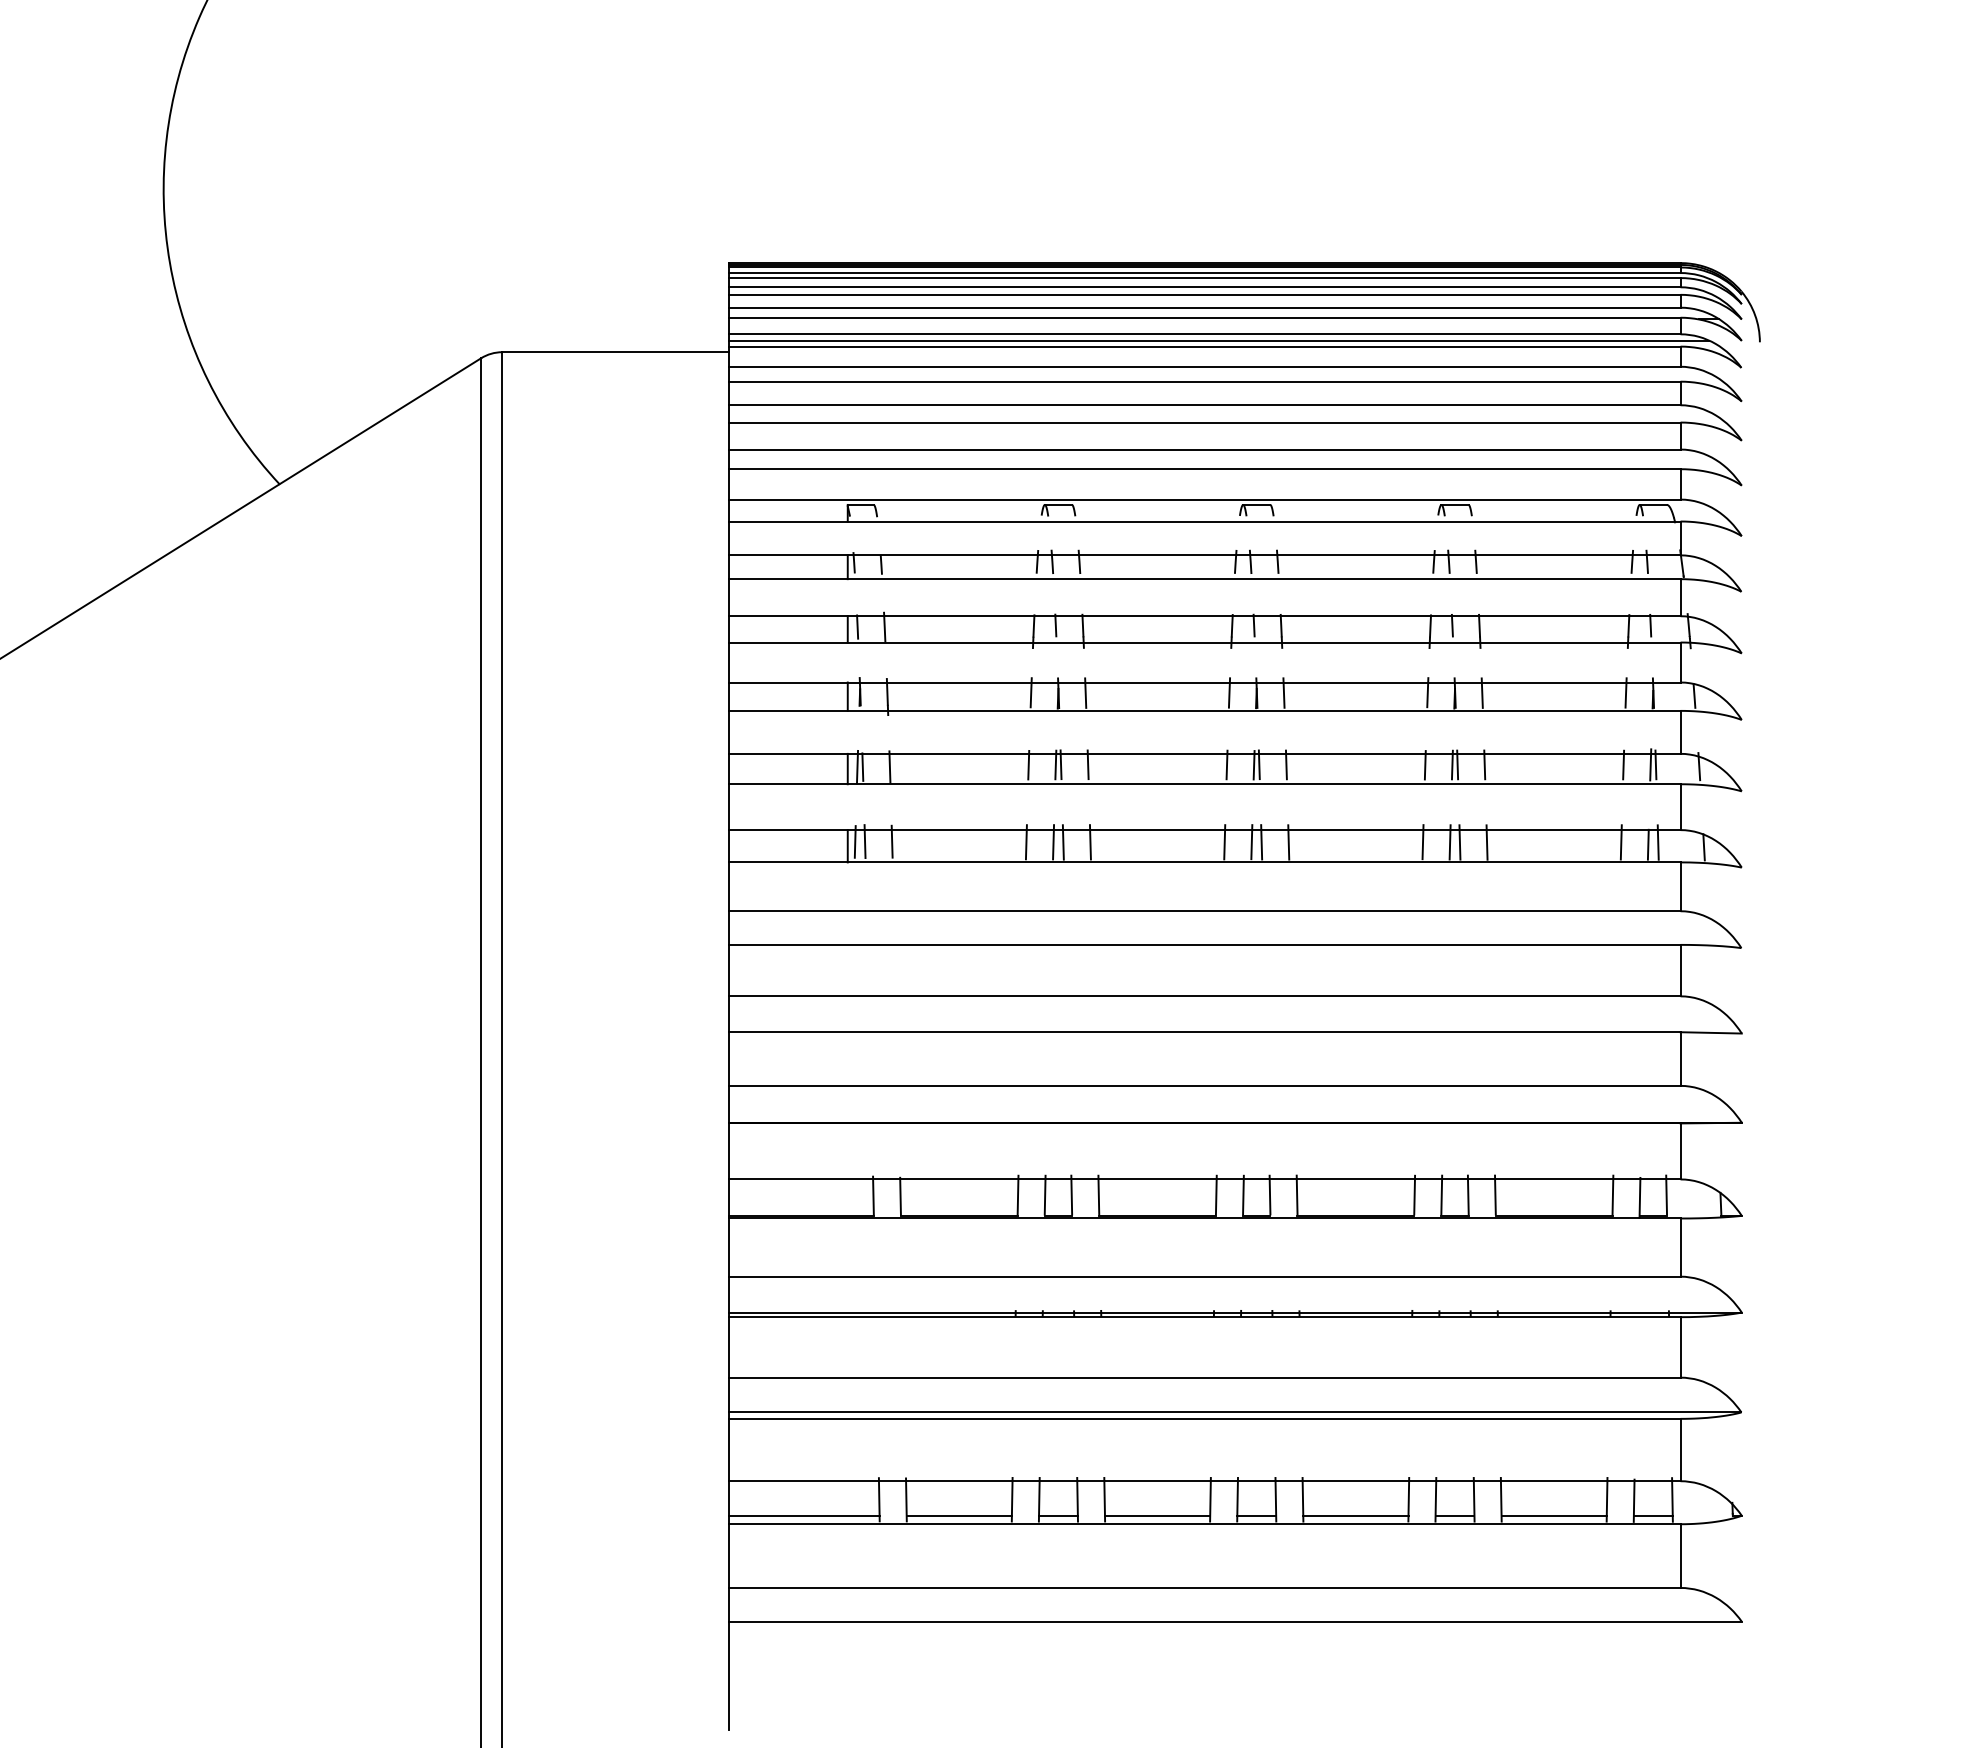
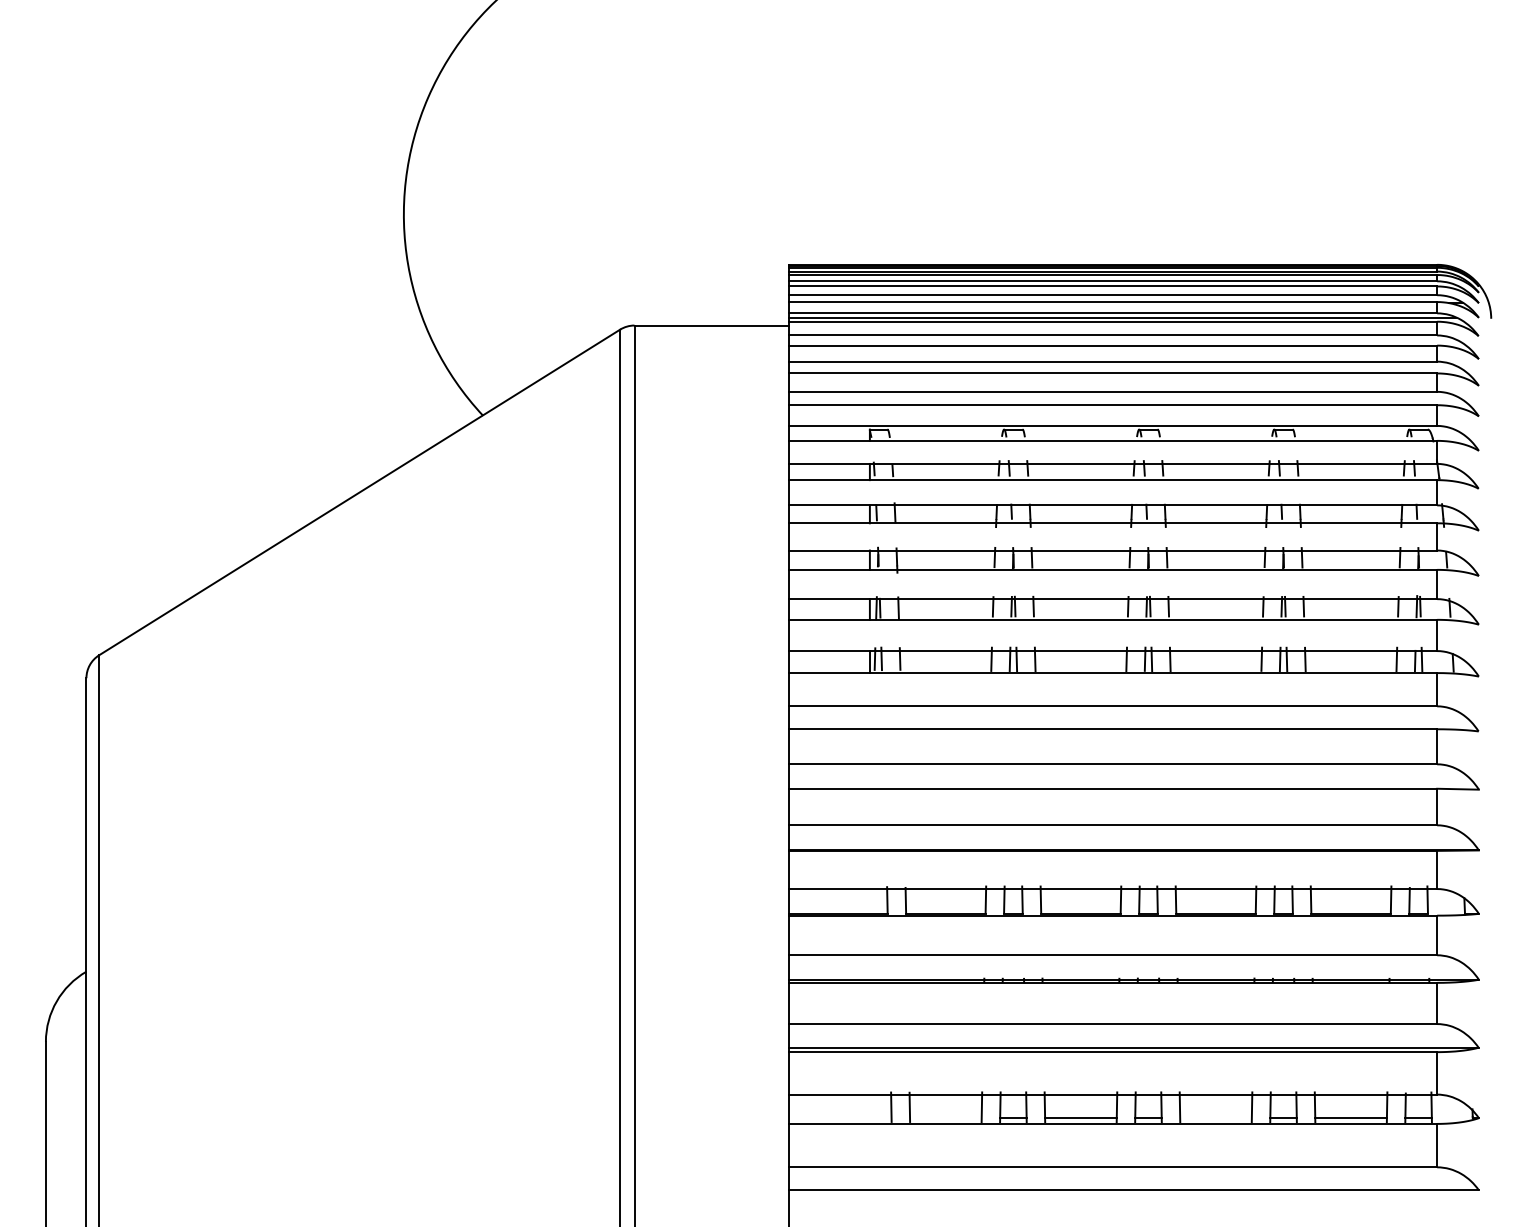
line: (803, 1516) -> (839, 1118), removed
line: (958, 1516) -> (945, 1118), removed
line: (1355, 1516) -> (1215, 1118), removed

